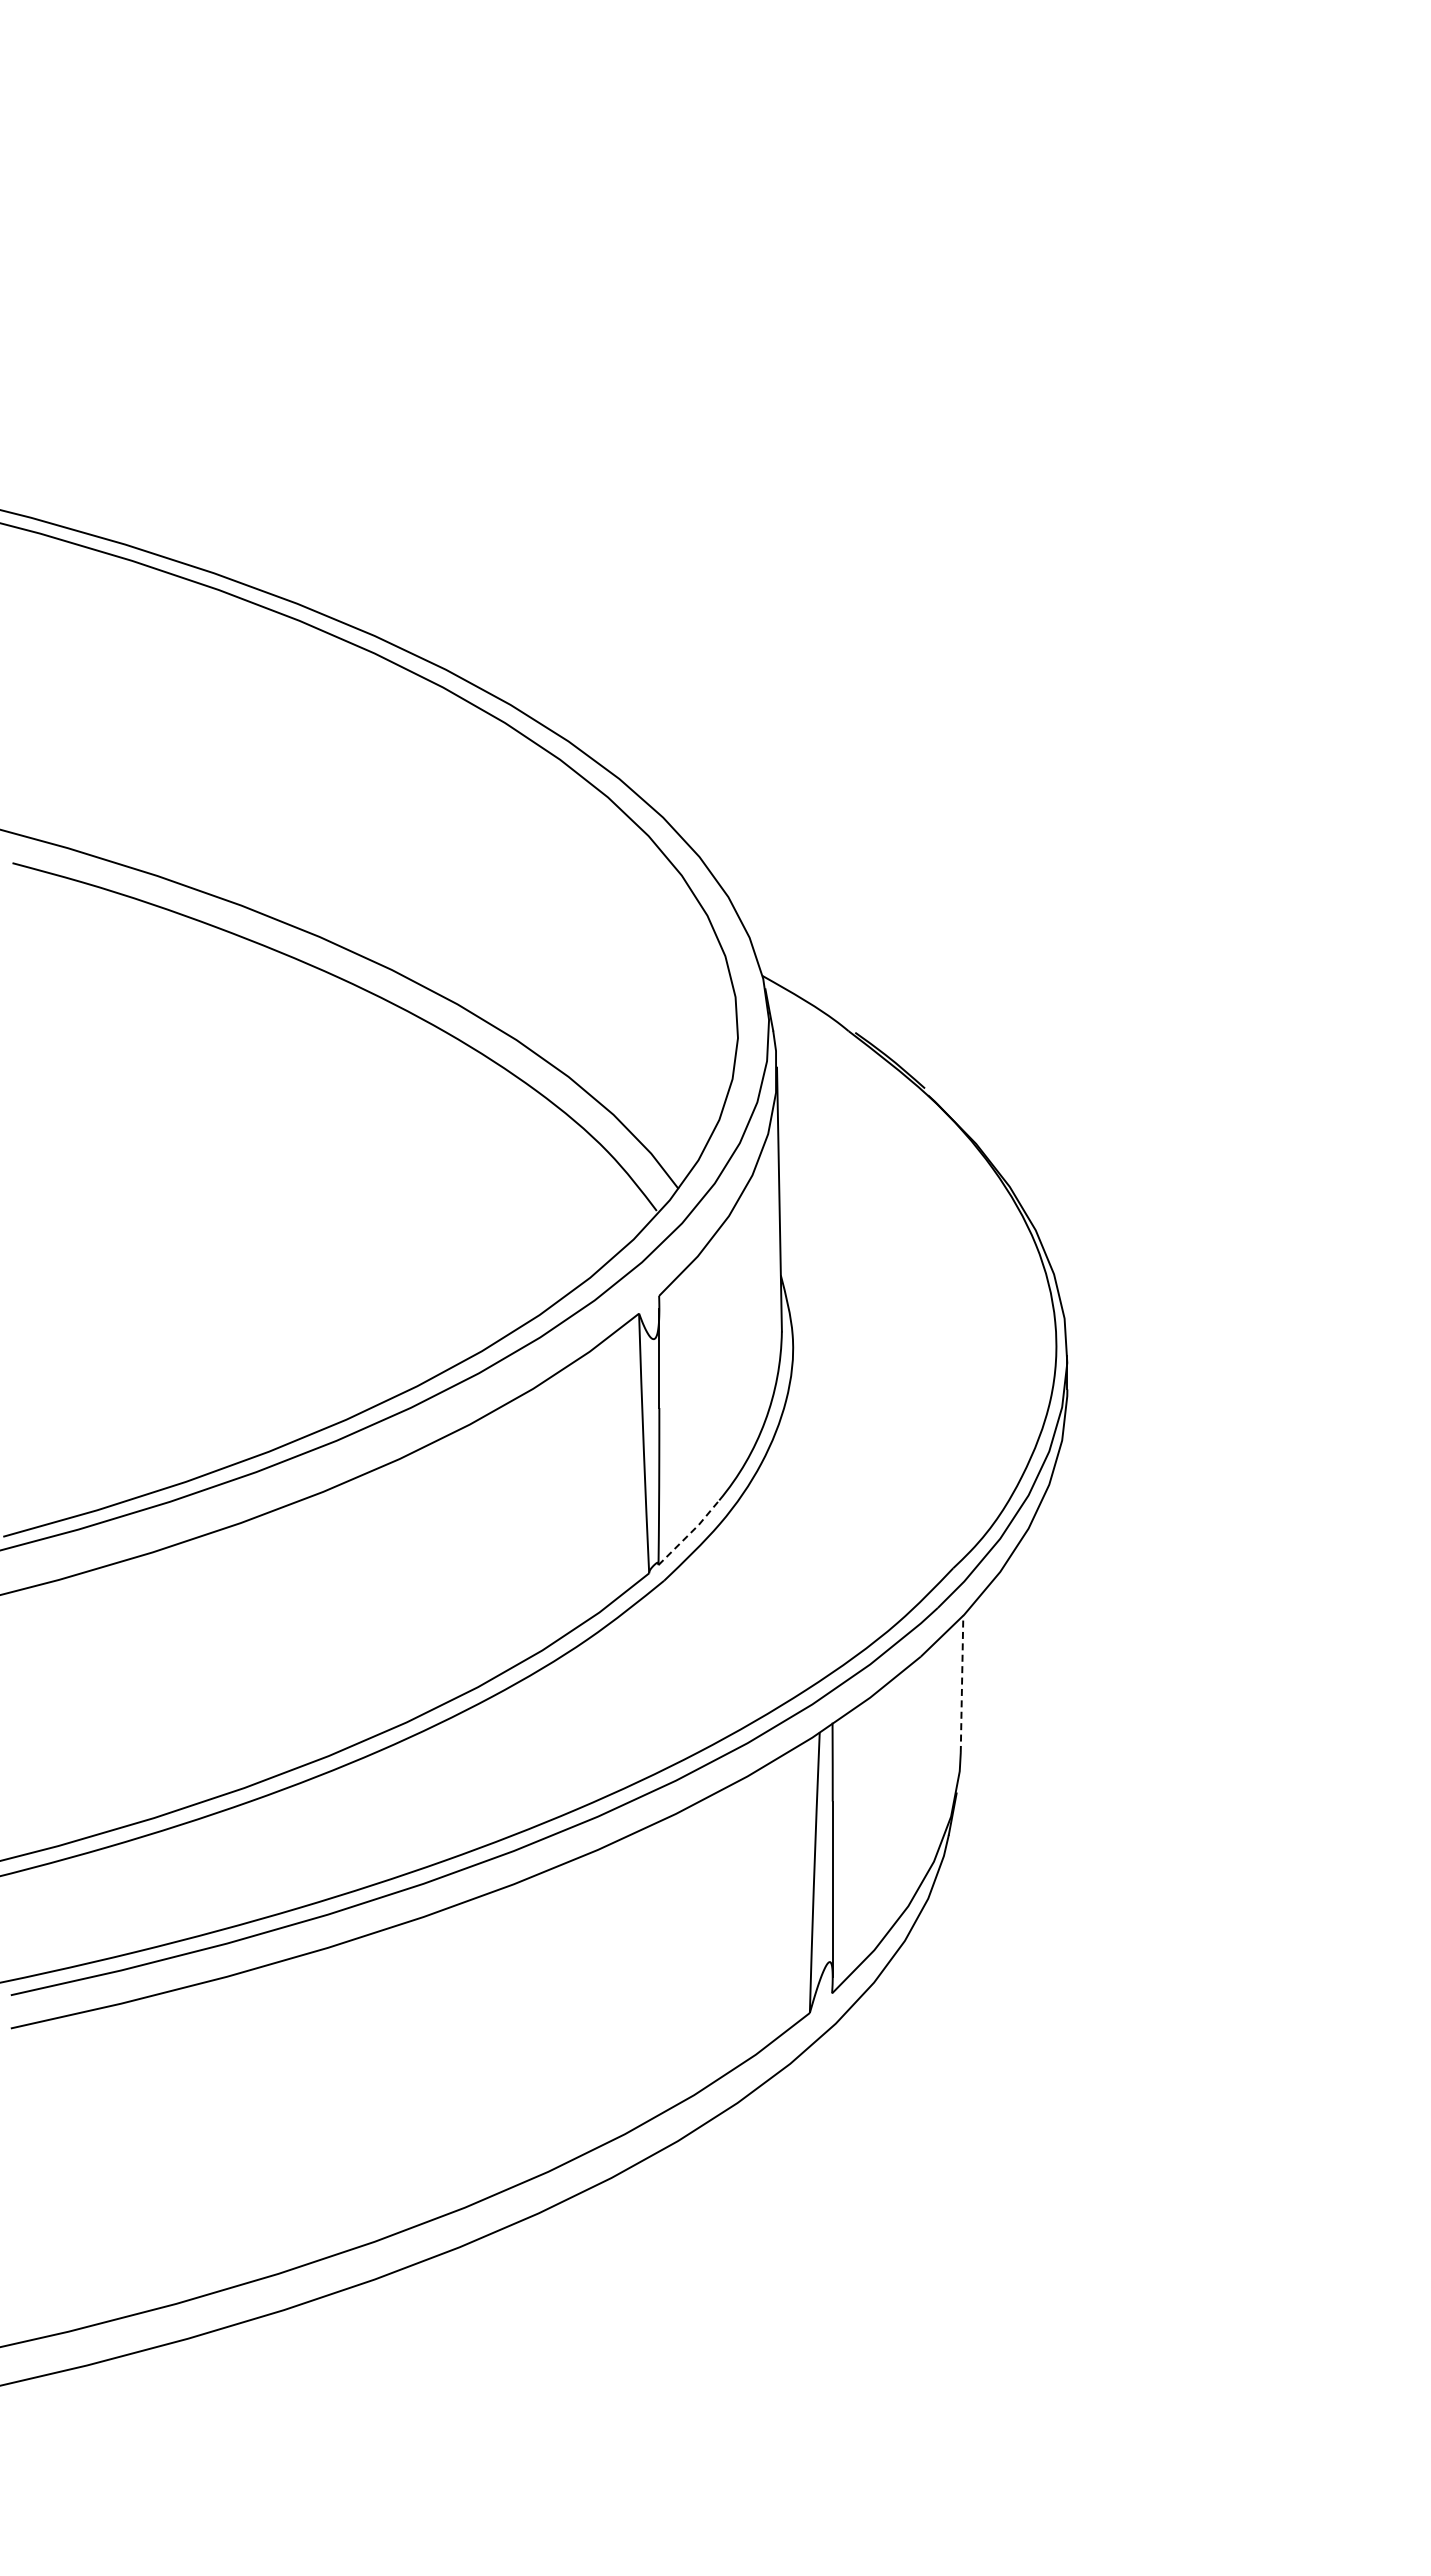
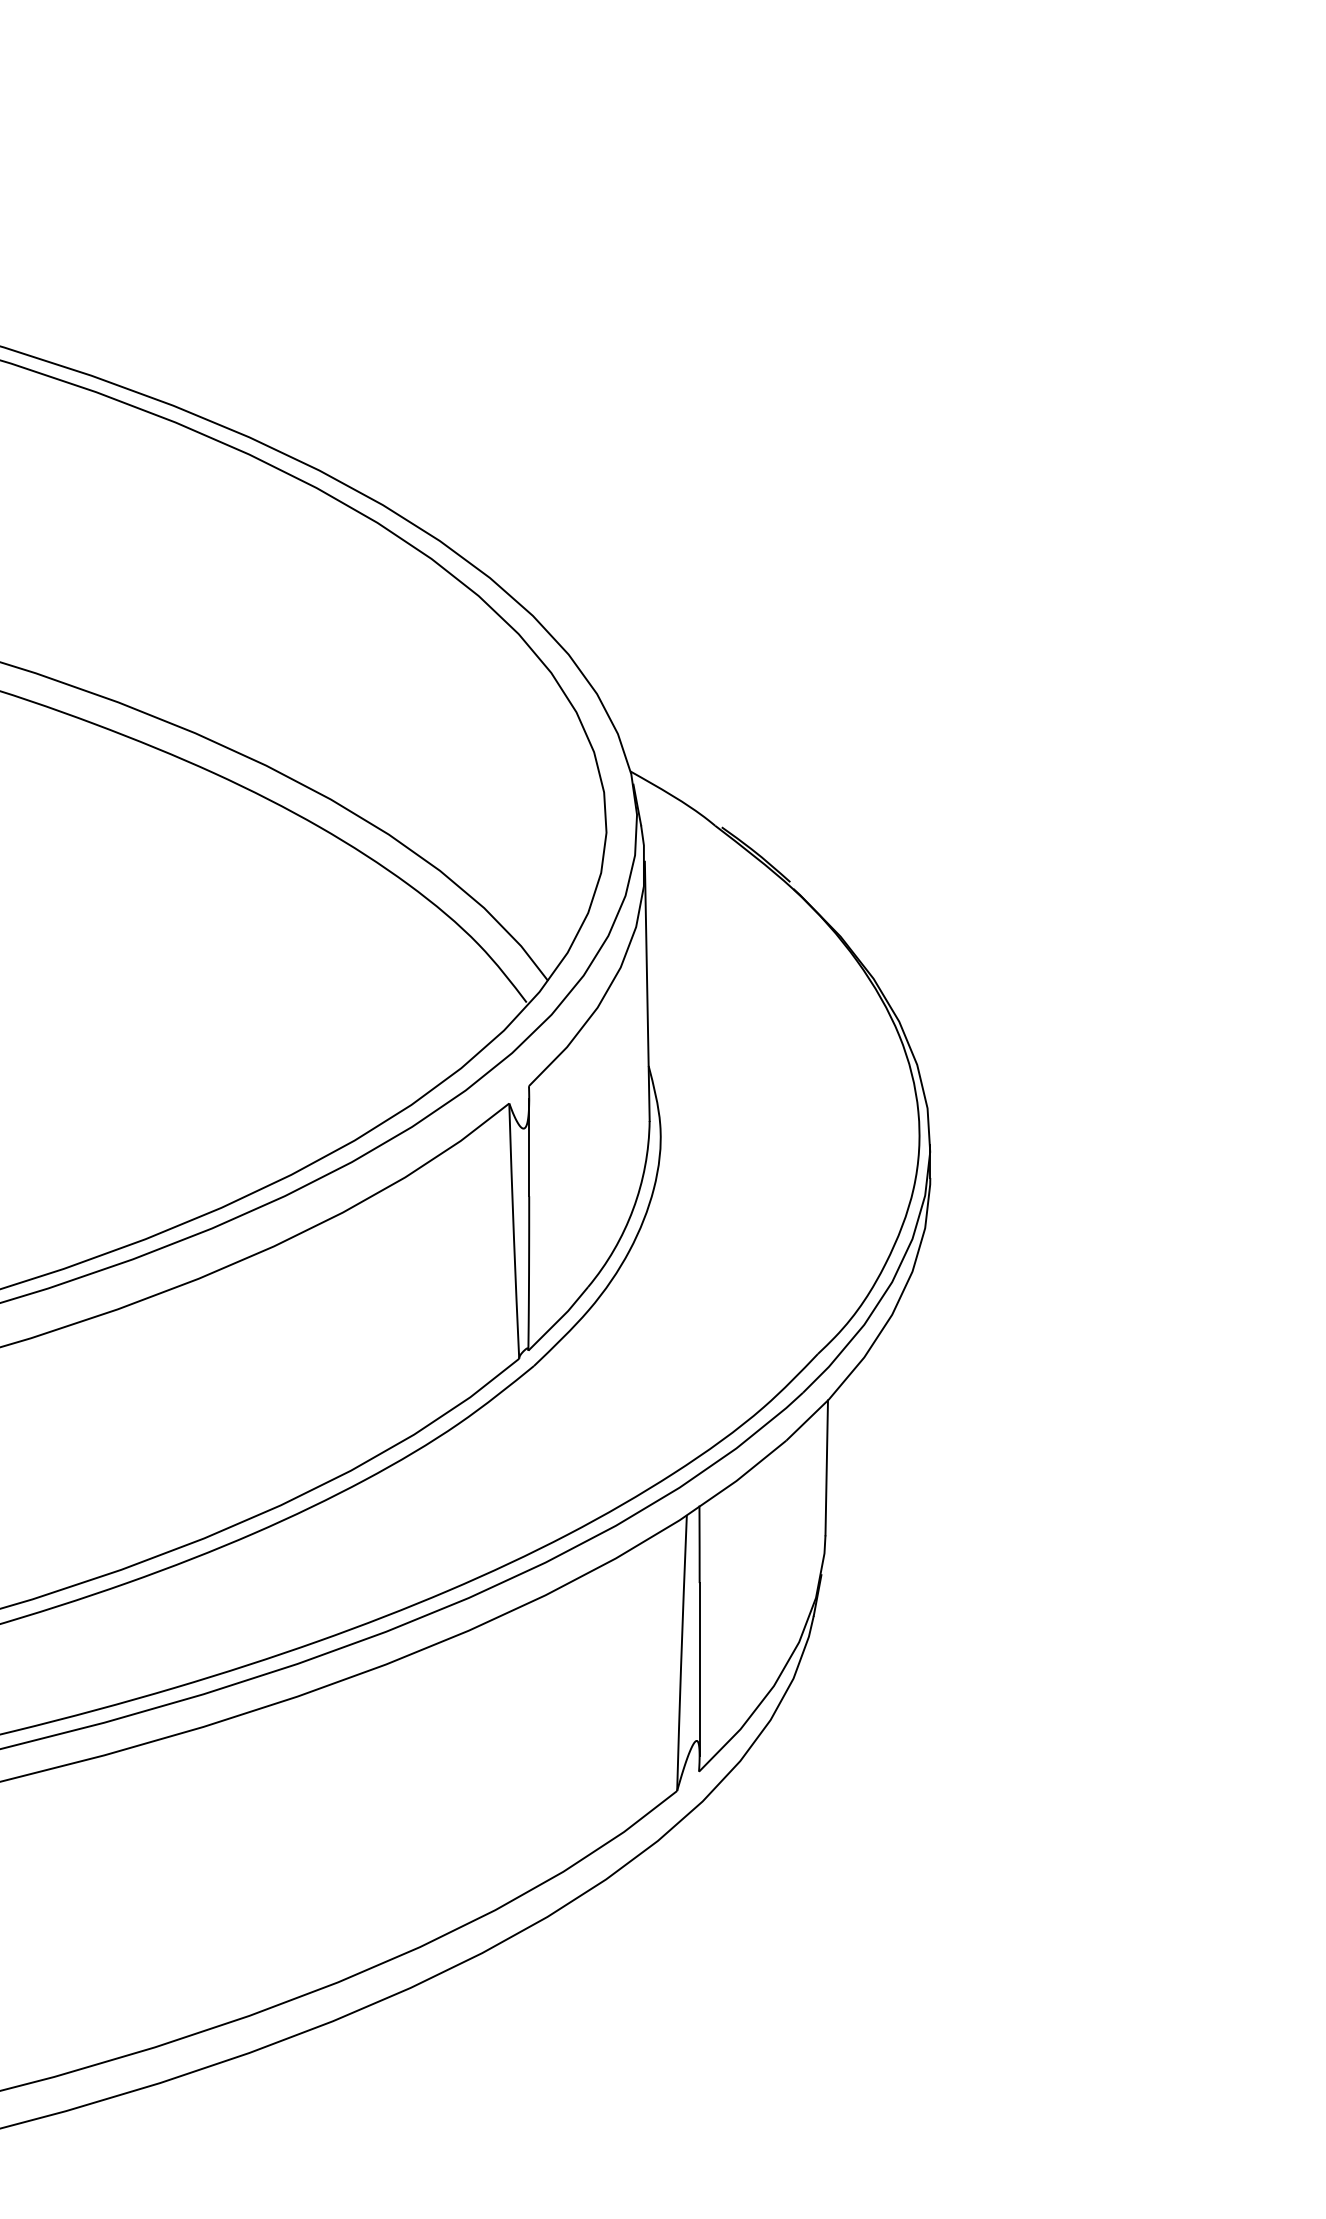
line: (690, 1533) -> (559, 1319), dashed -> solid
line: (962, 1684) -> (827, 1468), dashed -> solid

